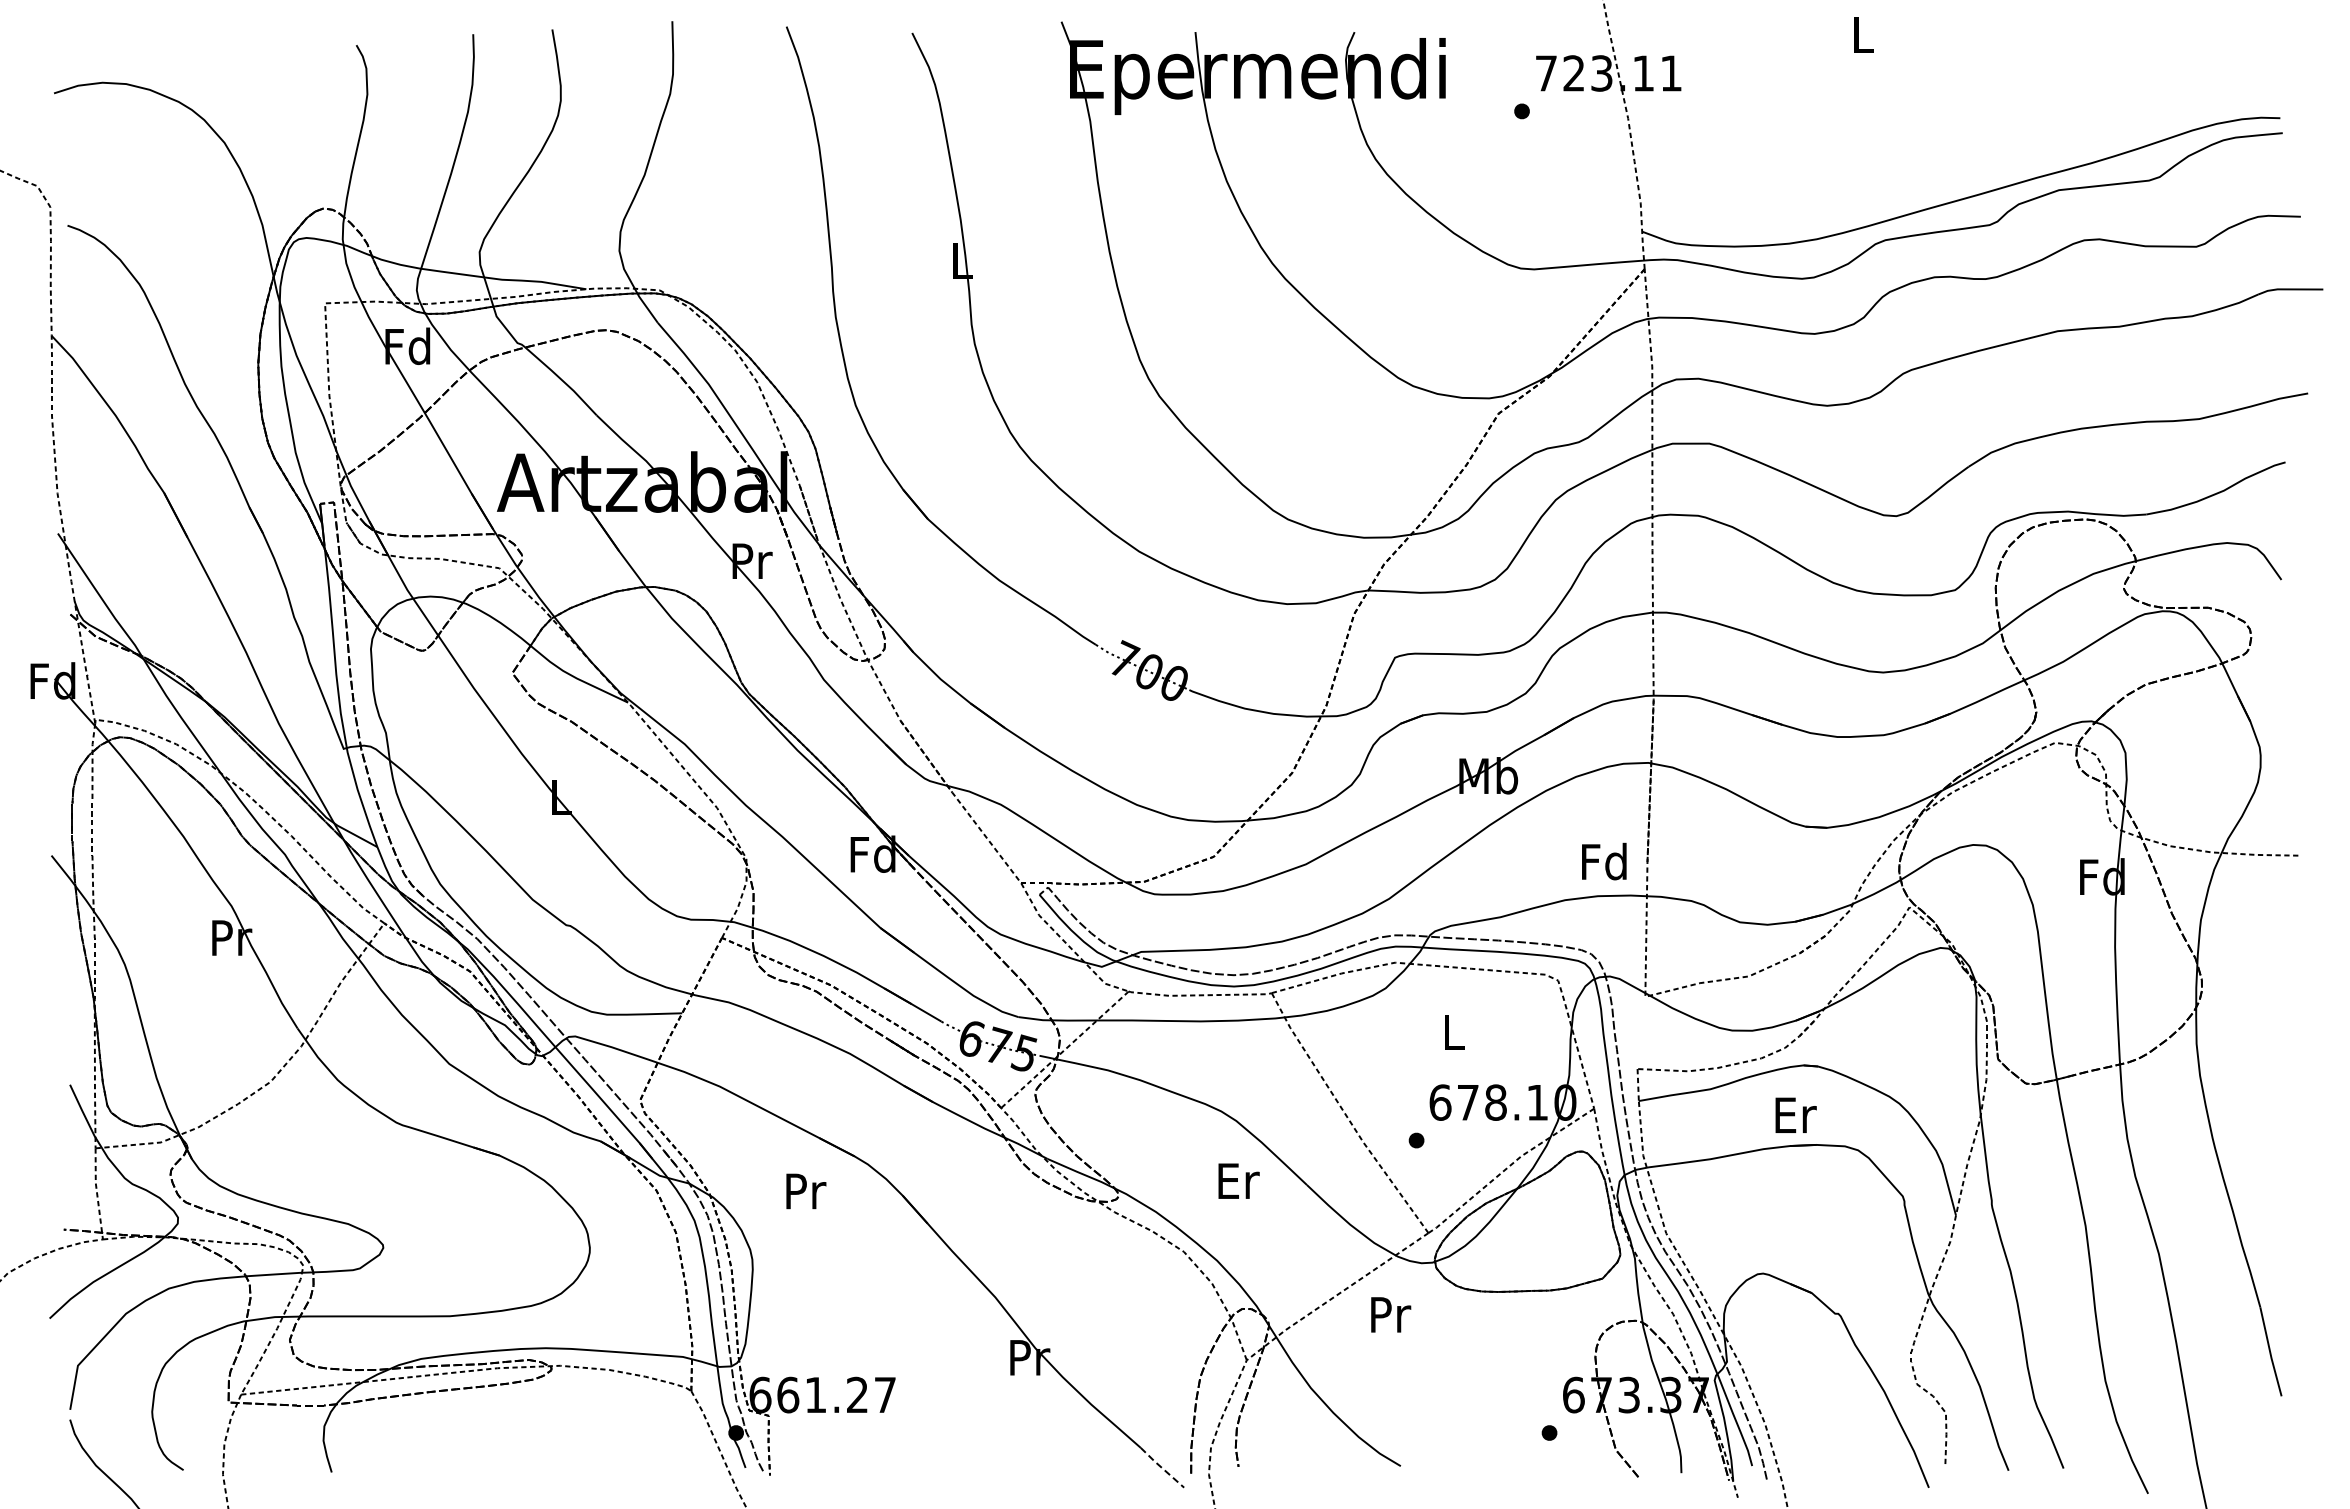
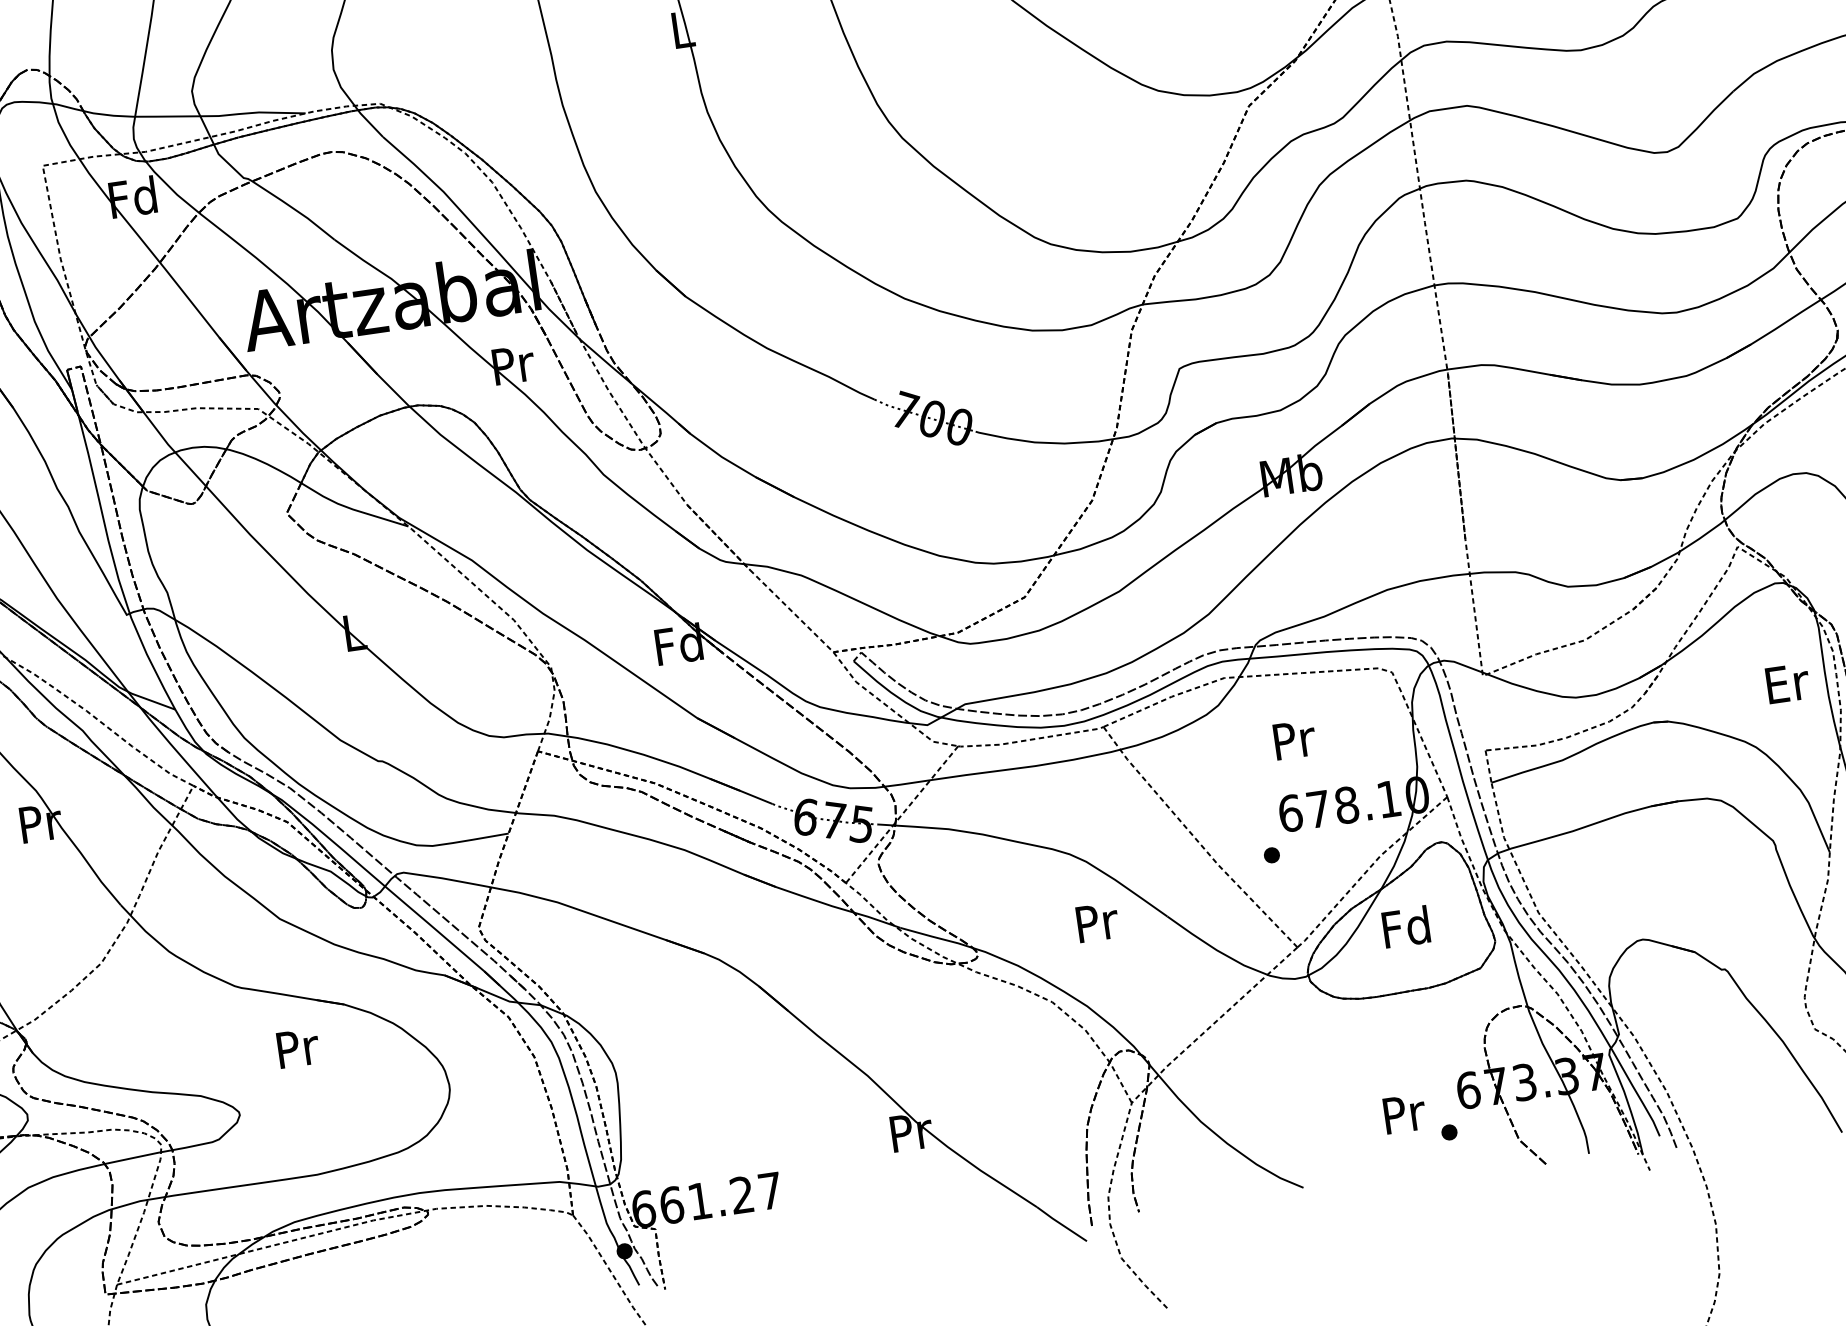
text: (1604, 861) -> (1406, 926), moved
text: (1454, 1031) -> (1294, 739), L -> Pr
text: (1795, 1114) -> (1787, 682), moved
text: (1238, 1180) -> (1097, 921), Er -> Pr
text: (806, 1191) -> (298, 1048), moved
text: (1391, 1314) -> (1405, 1113), moved
line: (1161, 1467) -> (1061, 1224), dashed -> solid

